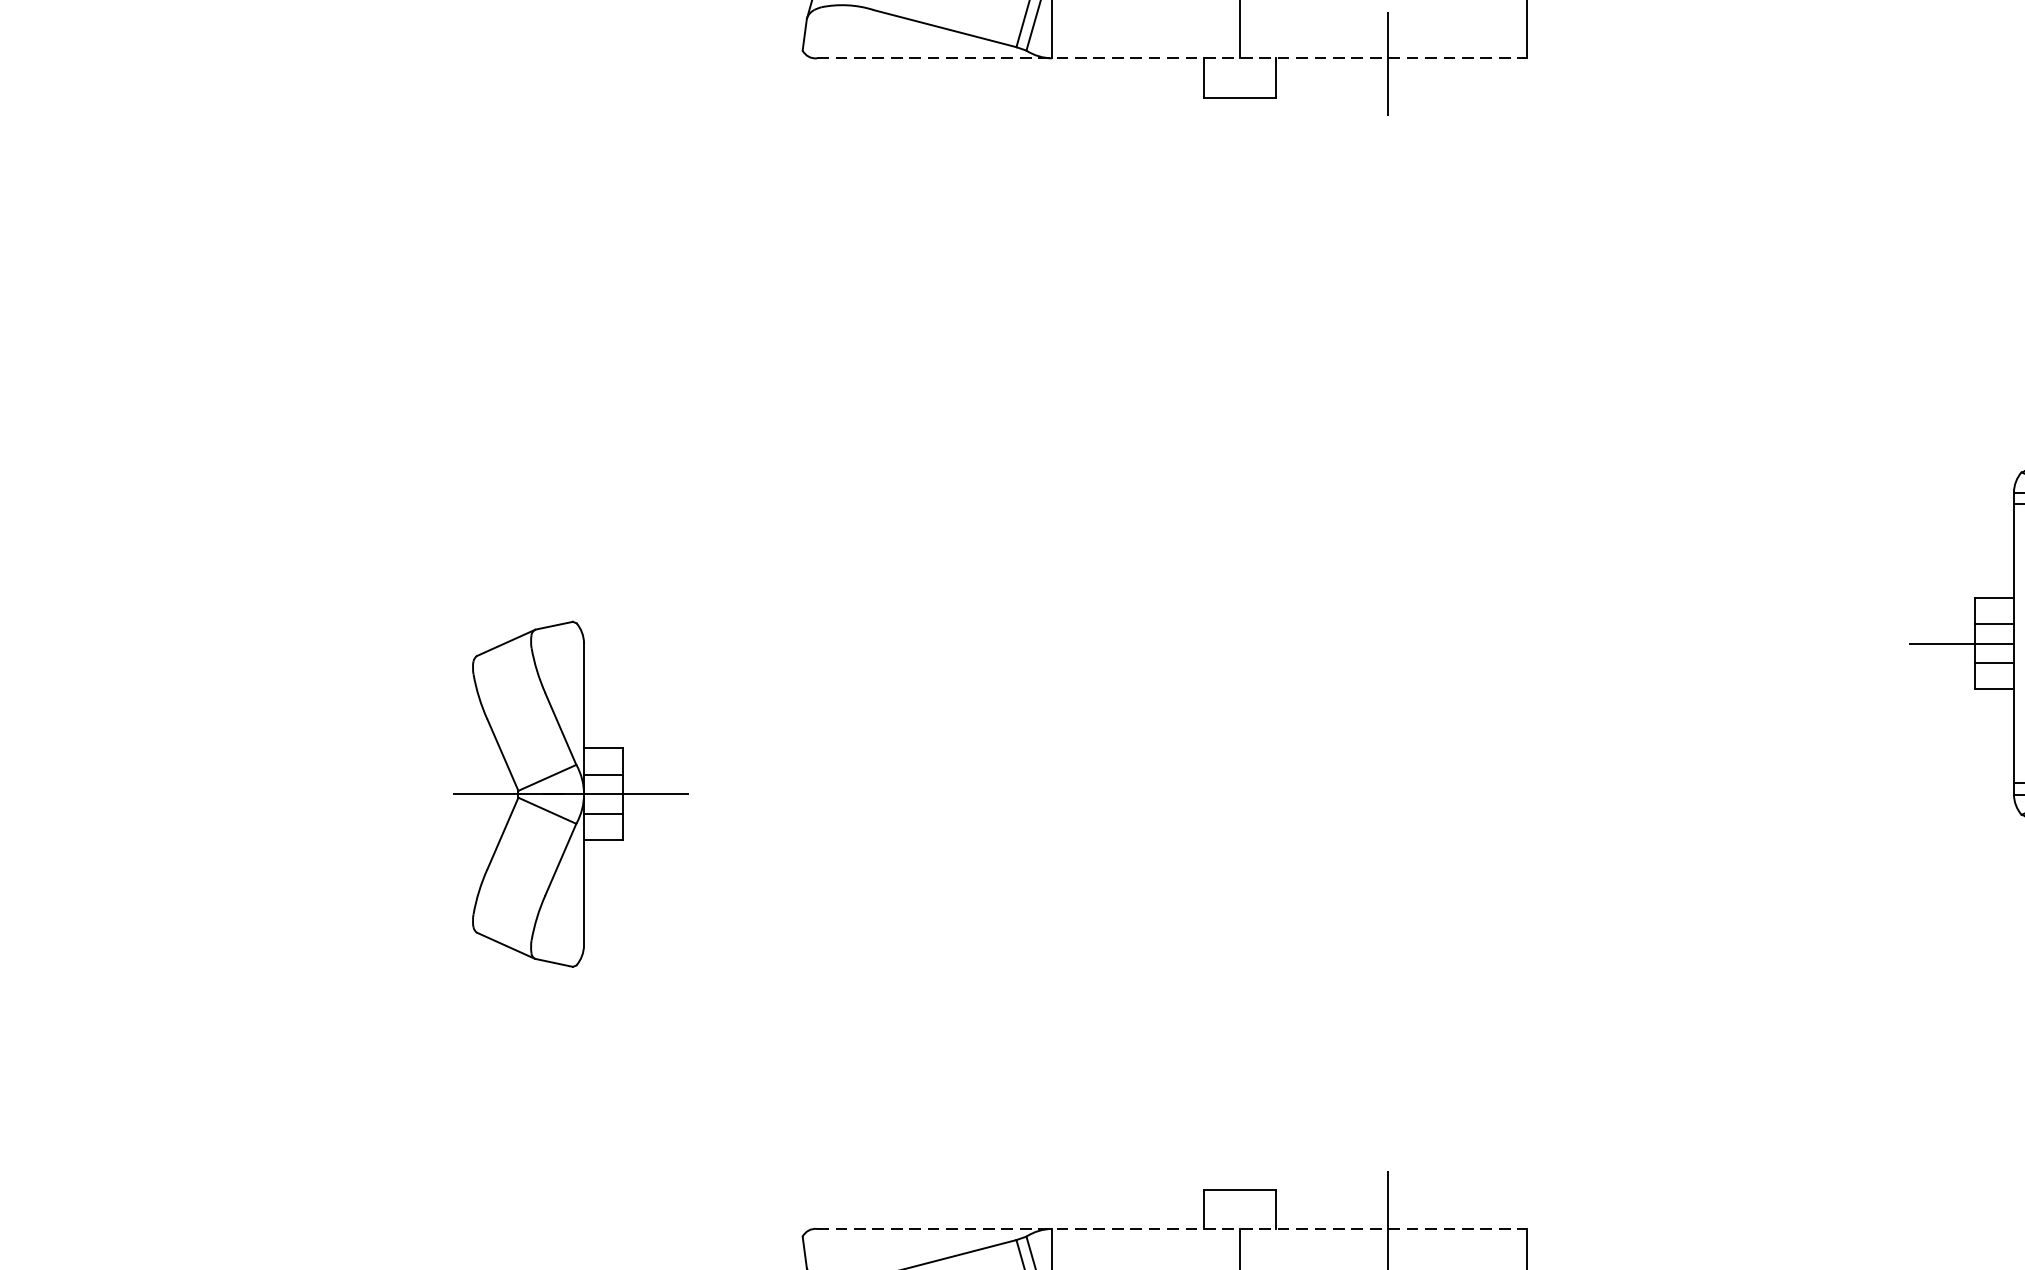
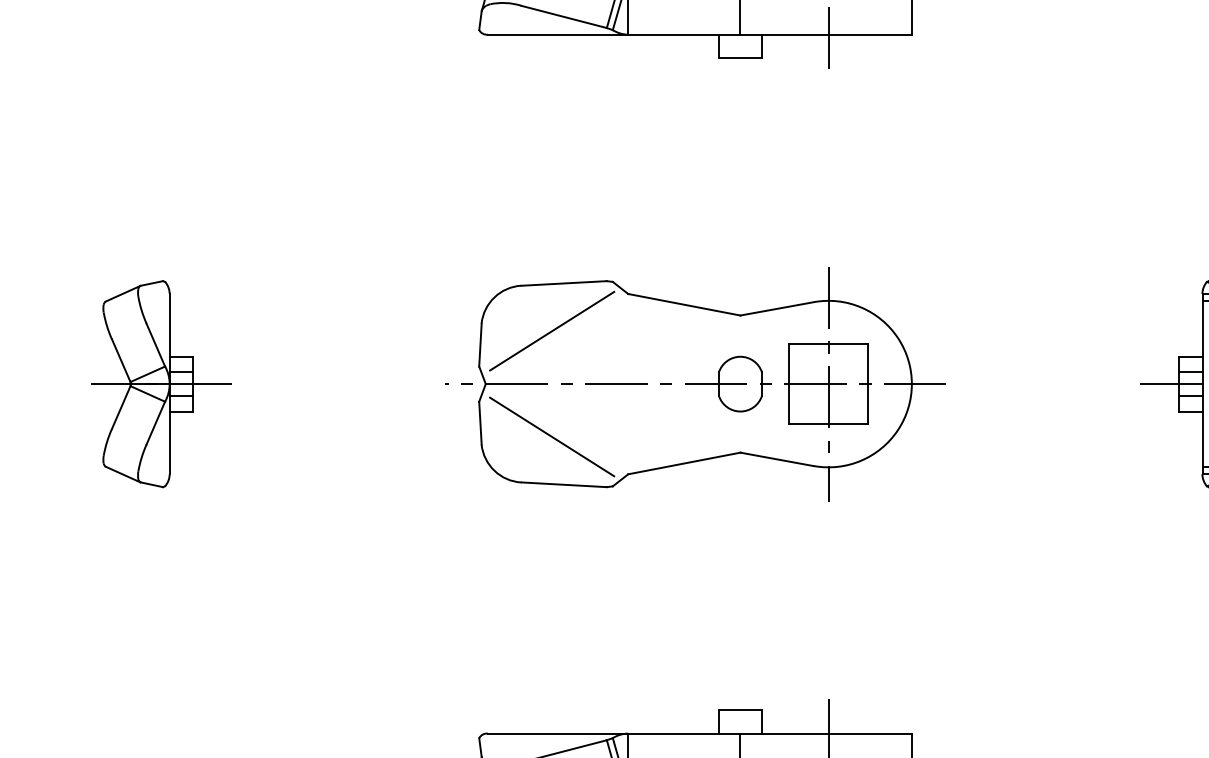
line: (1173, 57) -> (700, 34), dashed -> solid
part: (1164, 644) -> (695, 384), added
part: (570, 794) -> (161, 384), moved
line: (1173, 1228) -> (700, 733), dashed -> solid

